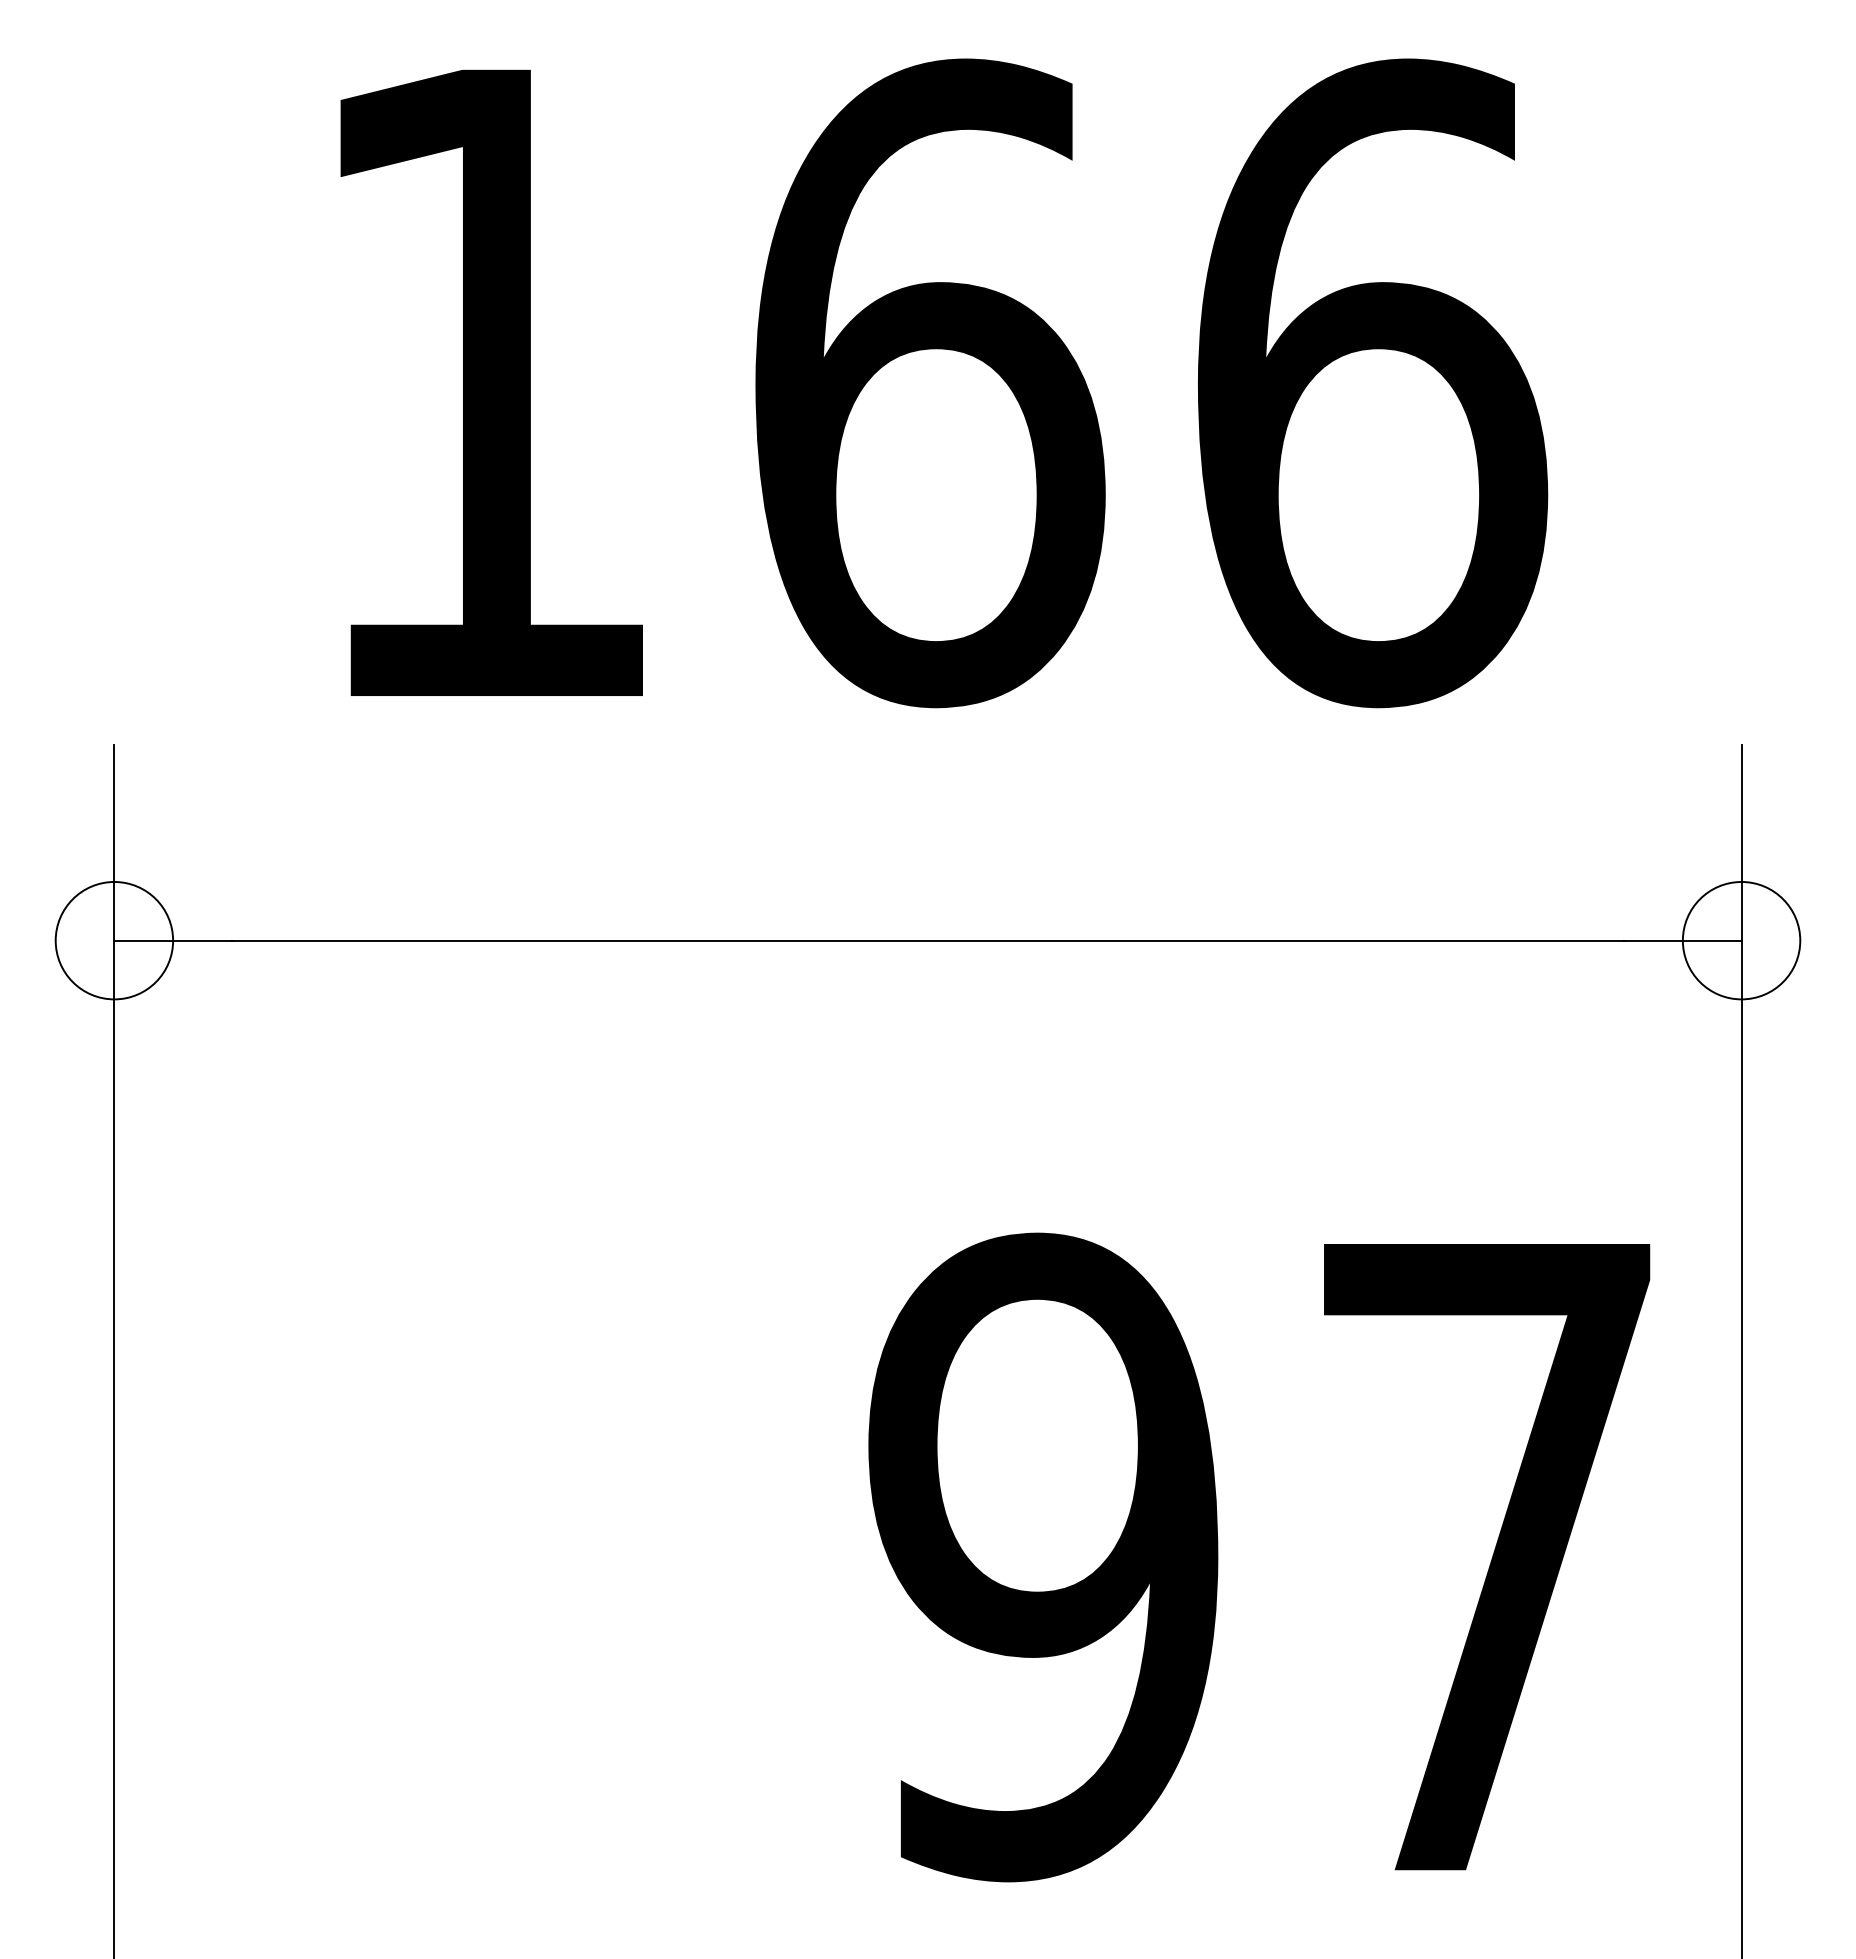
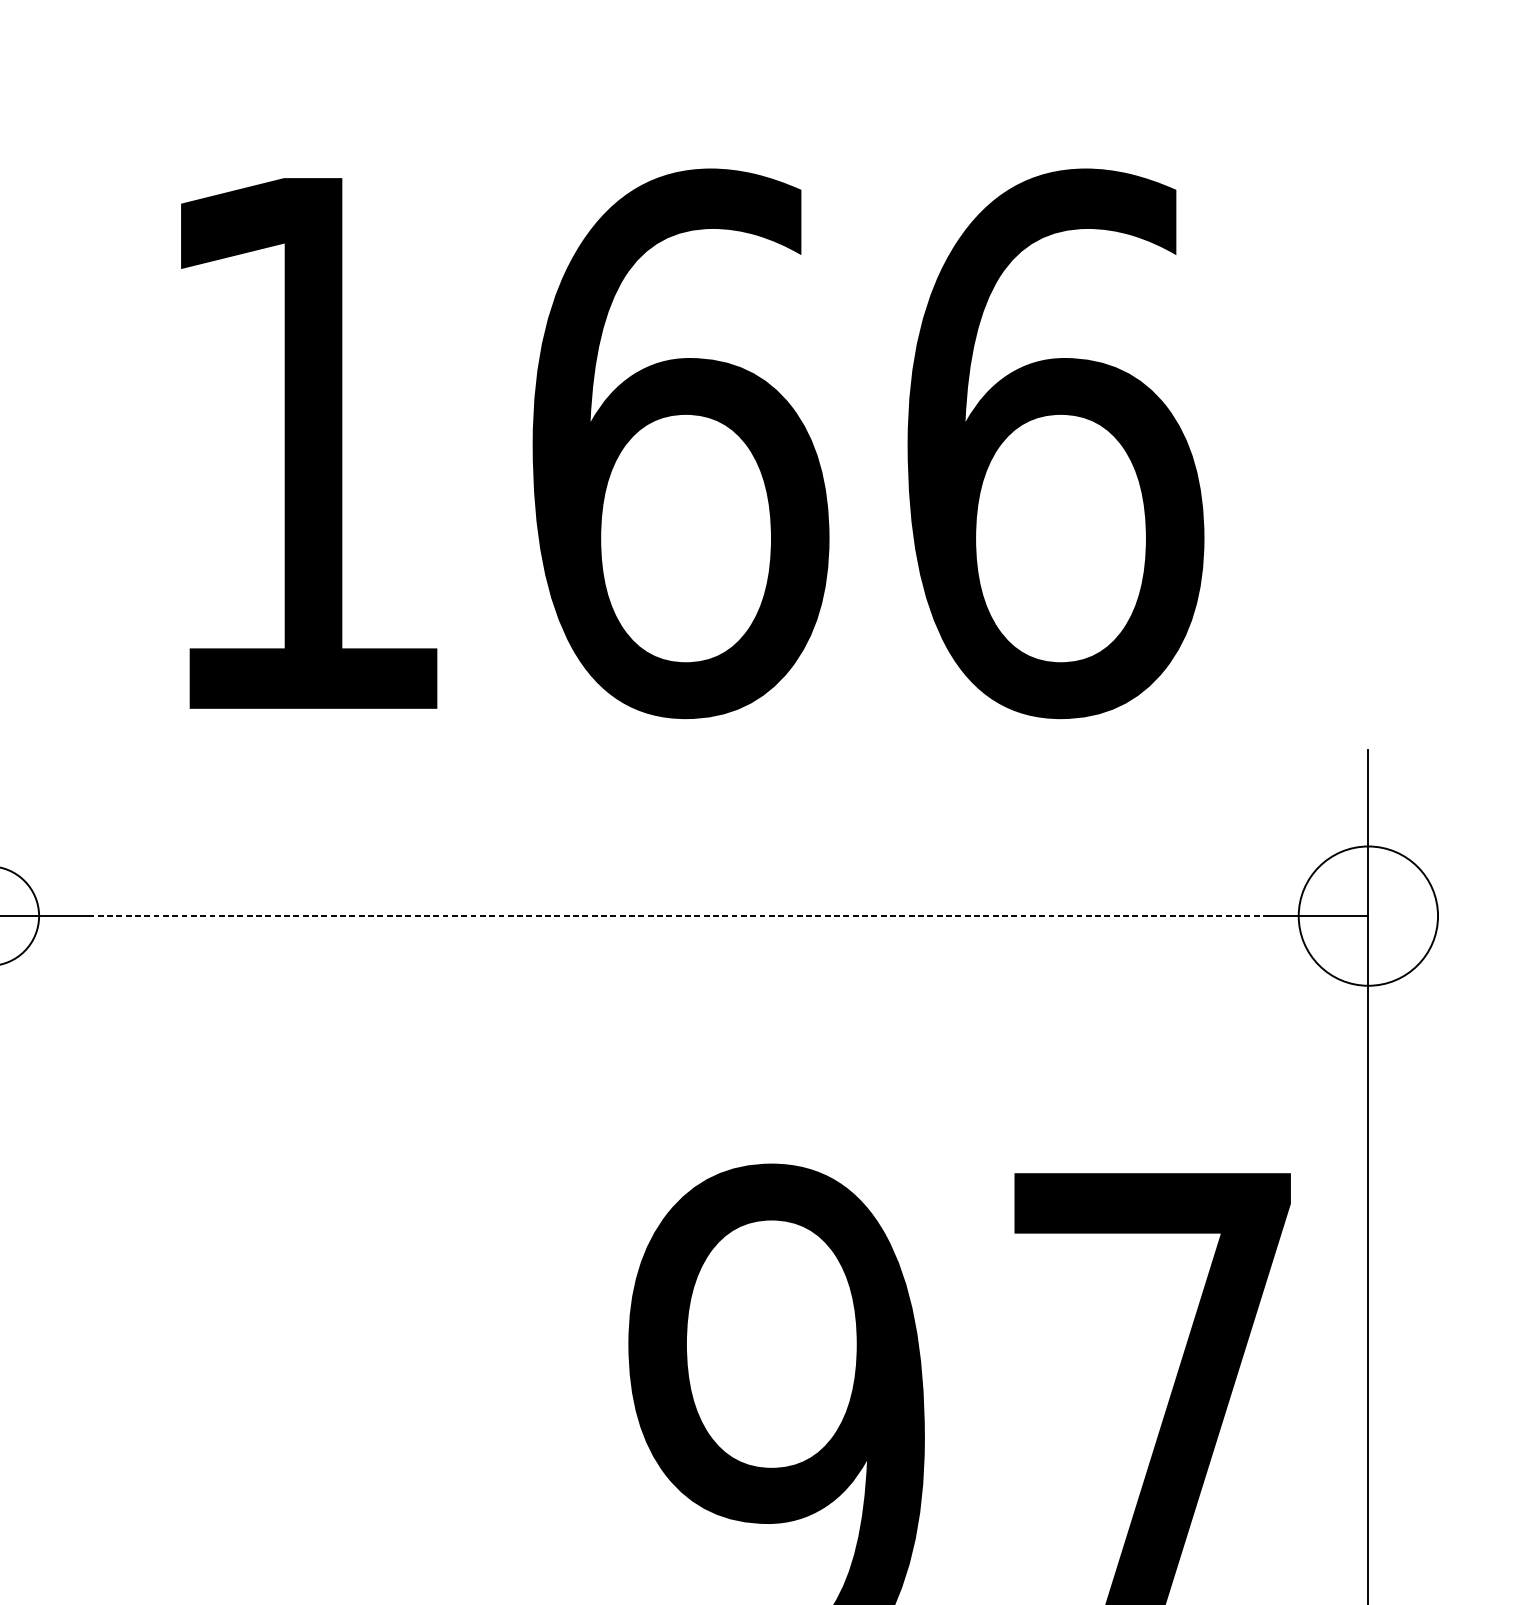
line: (927, 940) -> (678, 915), solid -> dashed
circle: (1741, 940) -> (1368, 915), size x1.4

